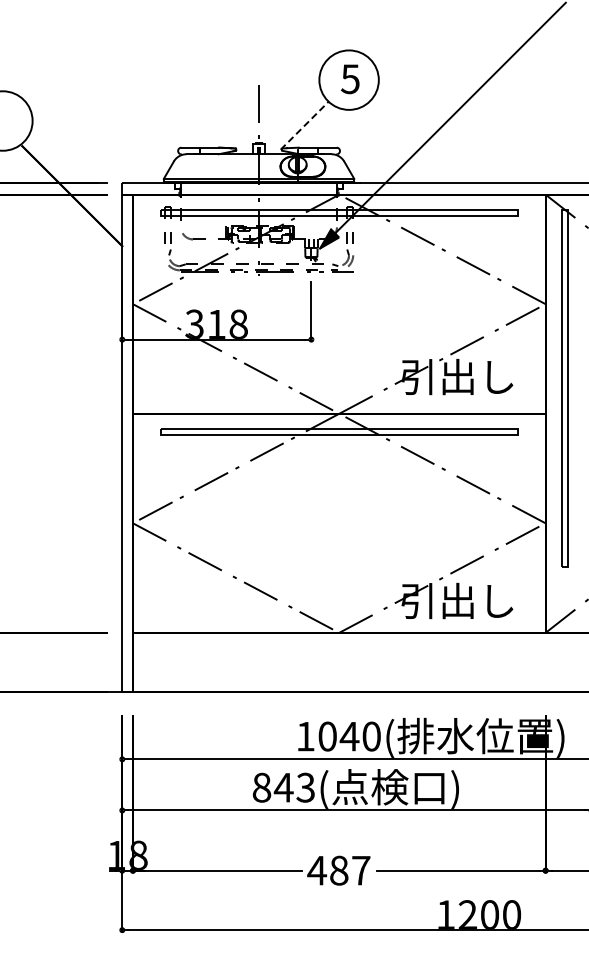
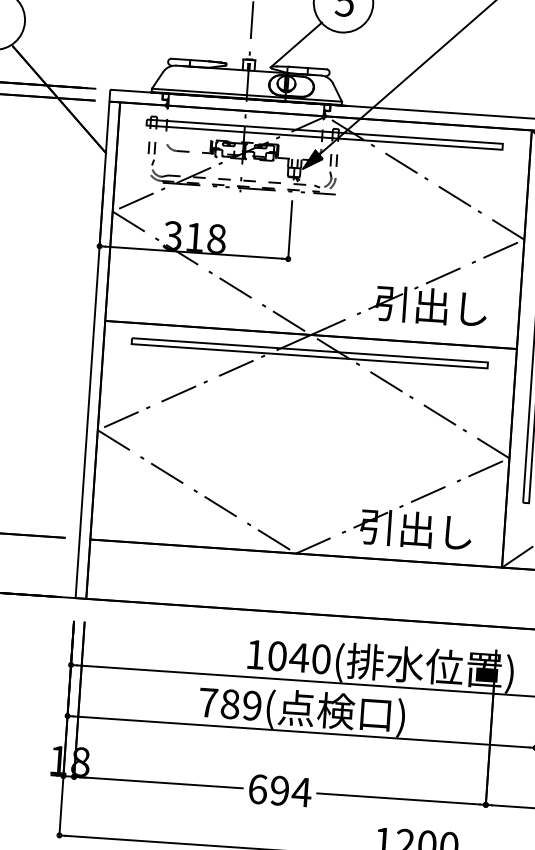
line: (305, 125) -> (296, 45), dashed -> solid
text: (283, 787) -> (229, 704), 843( -> 789(
text: (339, 870) -> (280, 790), 487 -> 694

